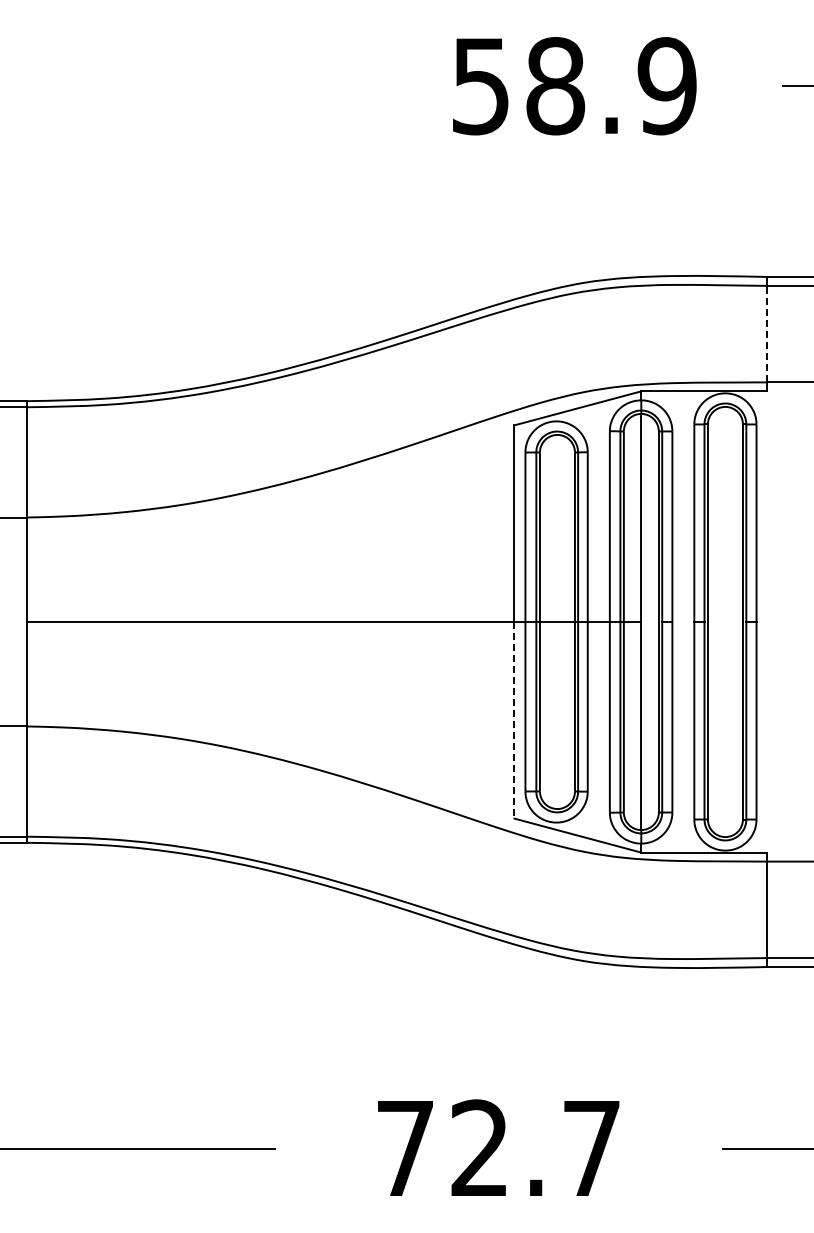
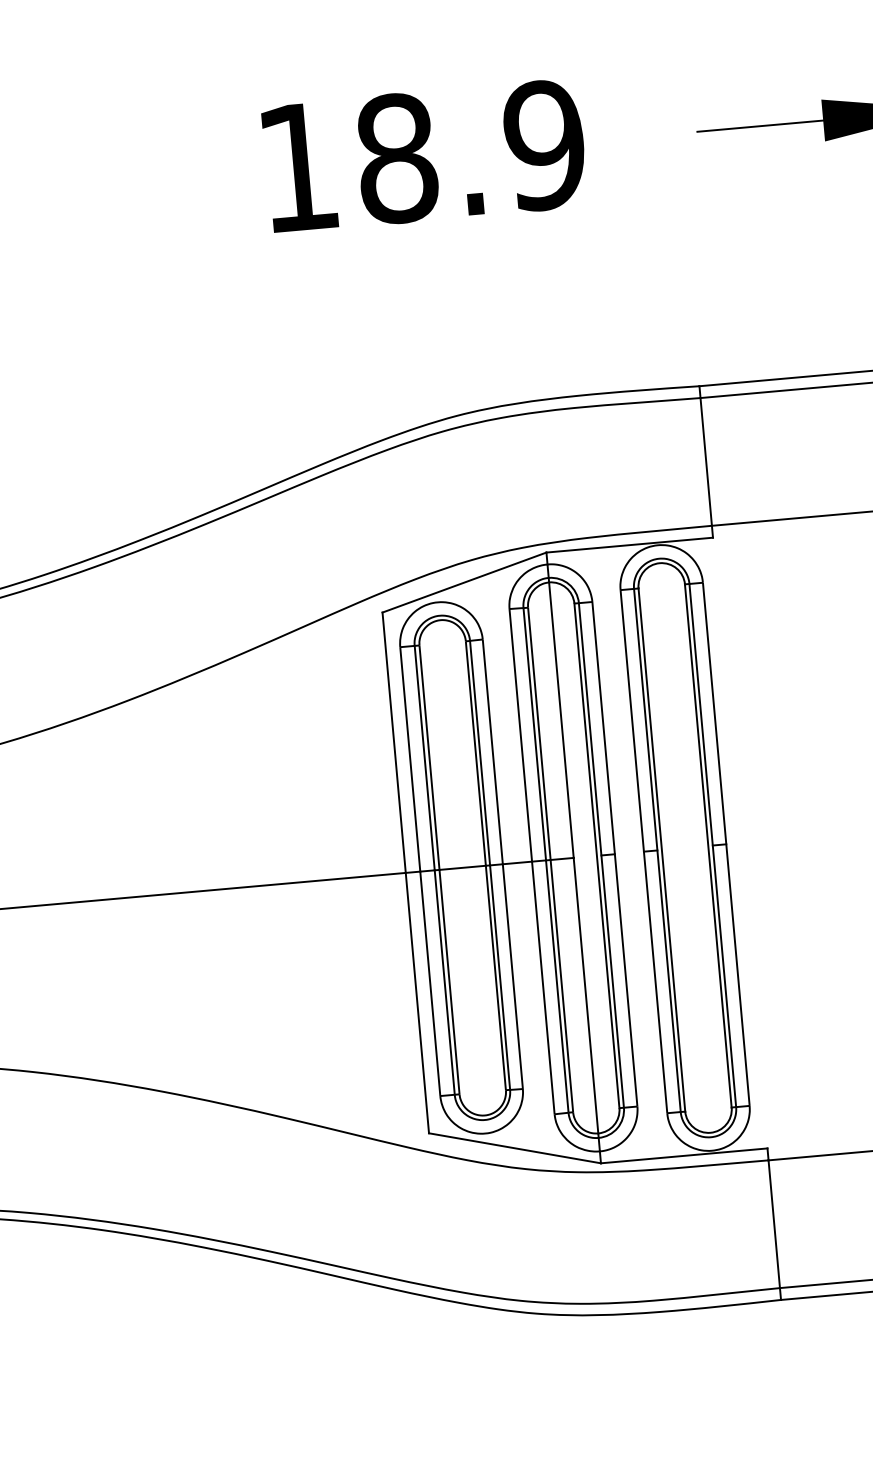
text: (480, 86) -> (297, 167), 58.9 -> 18.9
line: (767, 333) -> (706, 461), dashed -> solid
line: (514, 720) -> (417, 1003), dashed -> solid

